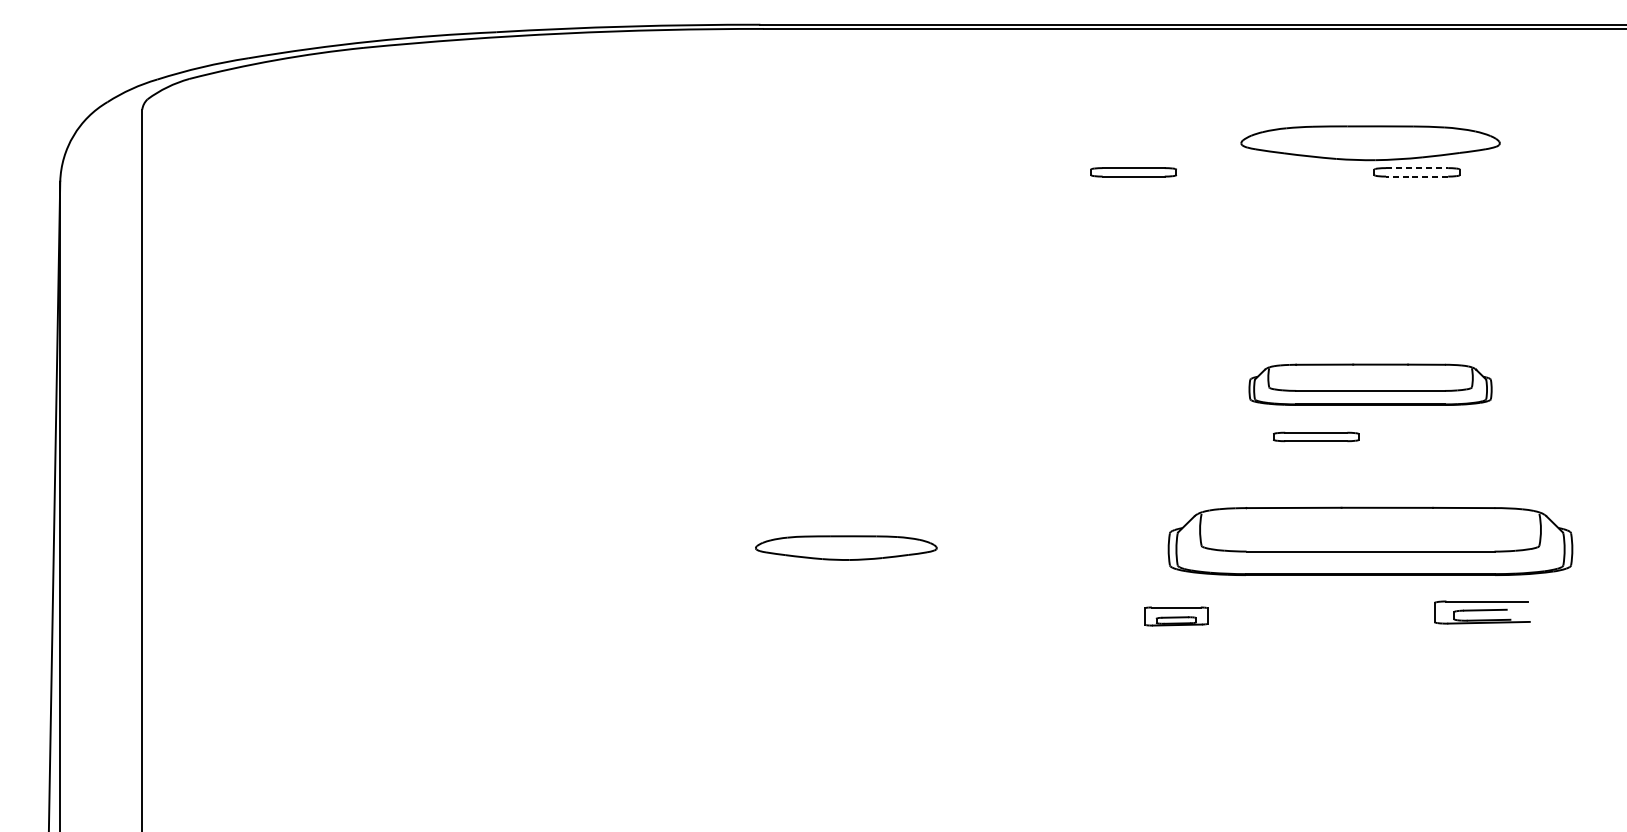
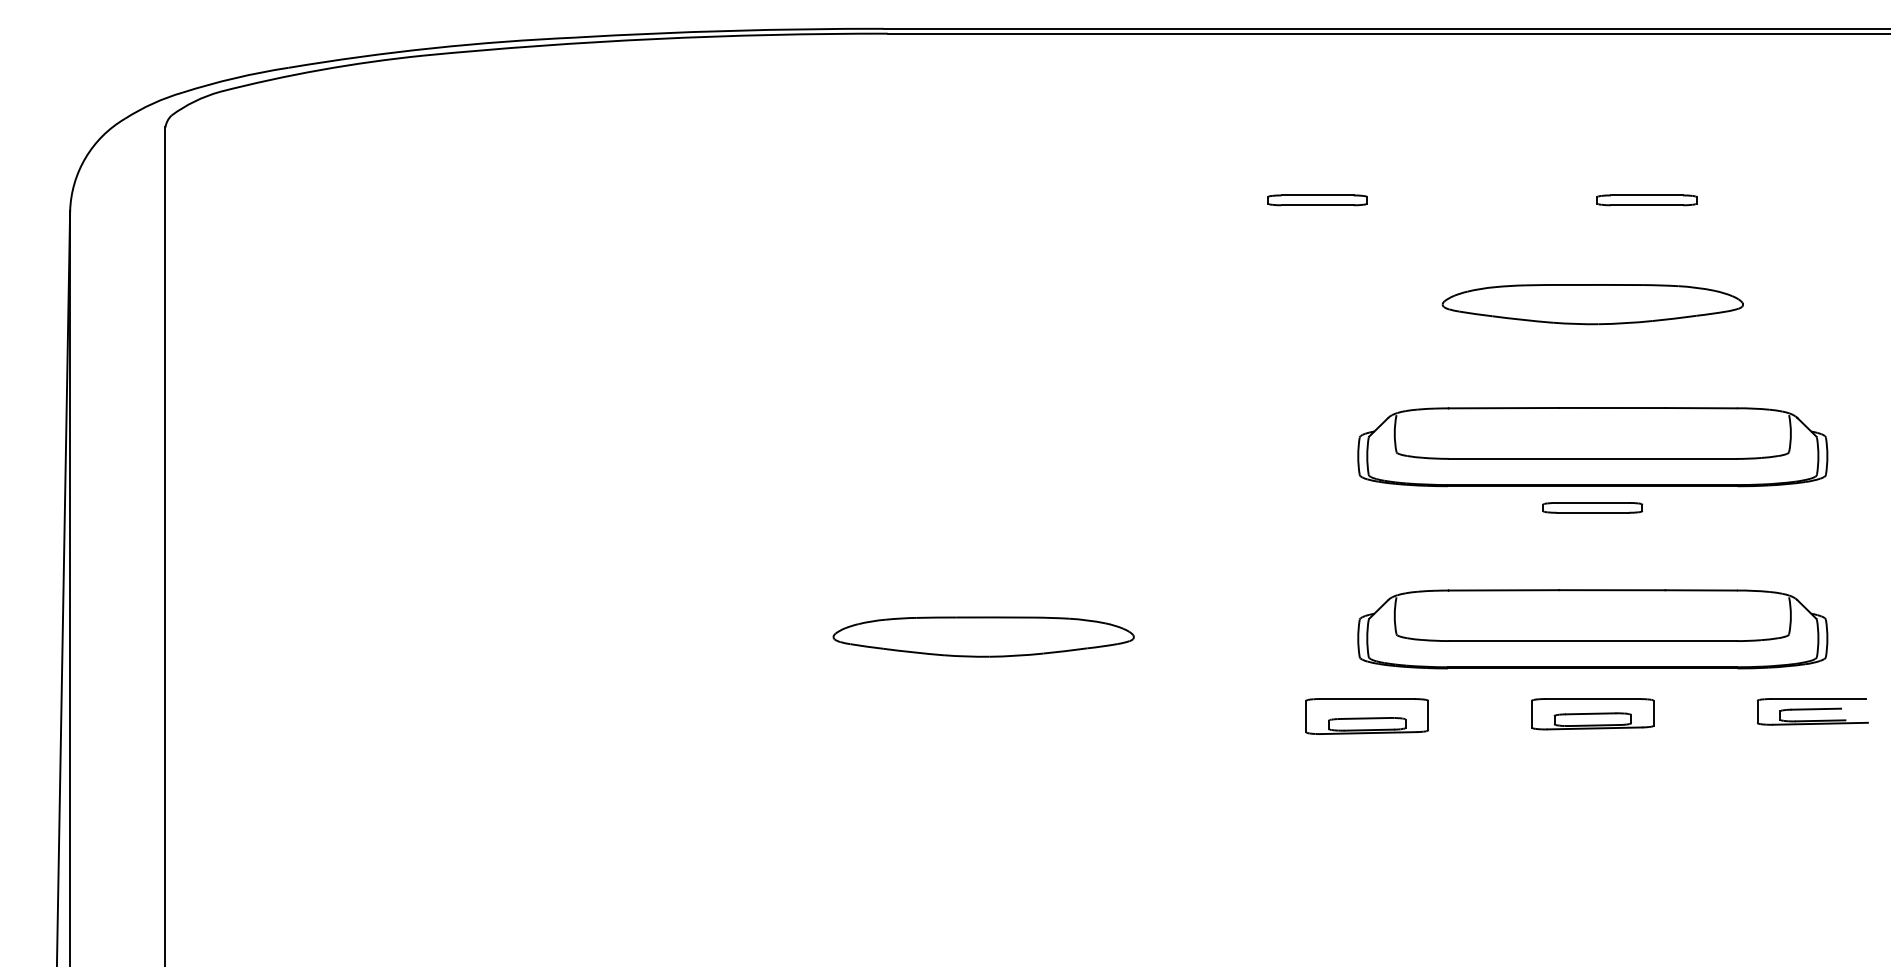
part: (1370, 143) -> (1592, 304), moved
line: (1417, 168) -> (1647, 195), dashed -> solid
line: (1416, 176) -> (1646, 205), dashed -> solid
part: (1370, 385) -> (1592, 447), size x1.67
part: (1316, 436) -> (1592, 507), moved
part: (846, 547) -> (983, 636), size x1.43
part: (1482, 612) -> (1812, 711), moved
part: (1370, 614) -> (1592, 714), added
part: (1175, 616) -> (1366, 716), size x1.67

